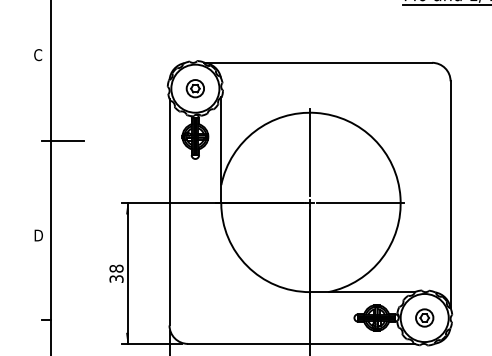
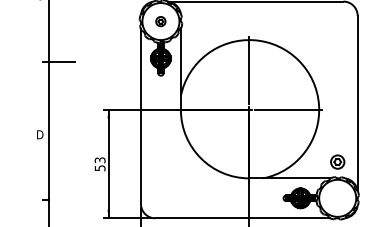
part: (194, 88) -> (160, 21), size x0.7
text: (116, 273) -> (100, 164), 38 -> 53
part: (424, 317) -> (337, 161), moved

